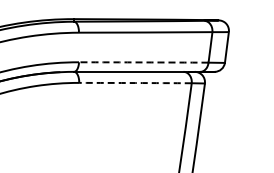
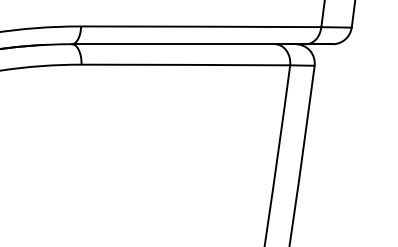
arc: (143, 62) -> (200, 26), dashed -> solid
arc: (135, 83) -> (185, 65), dashed -> solid

